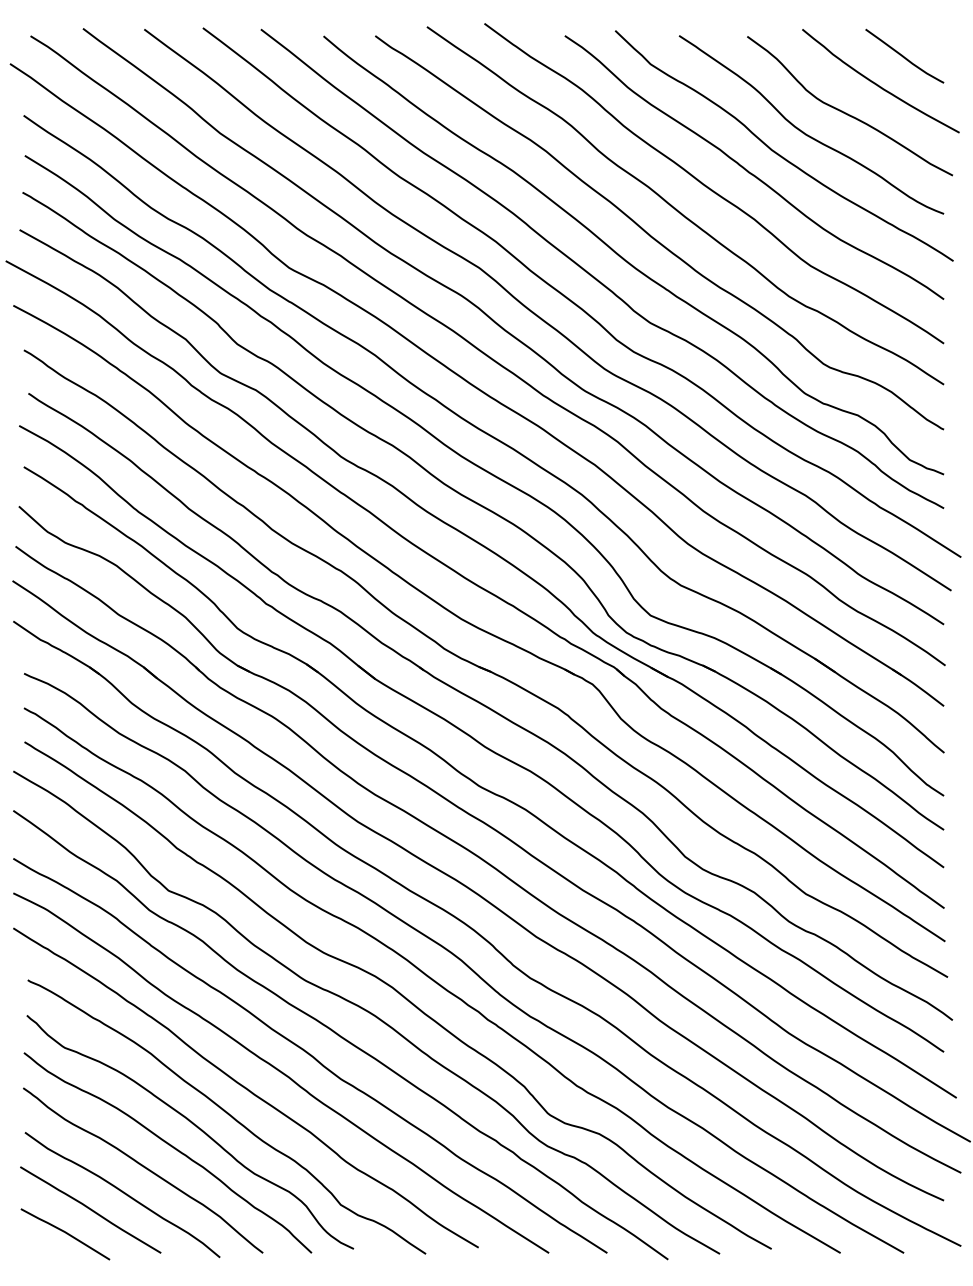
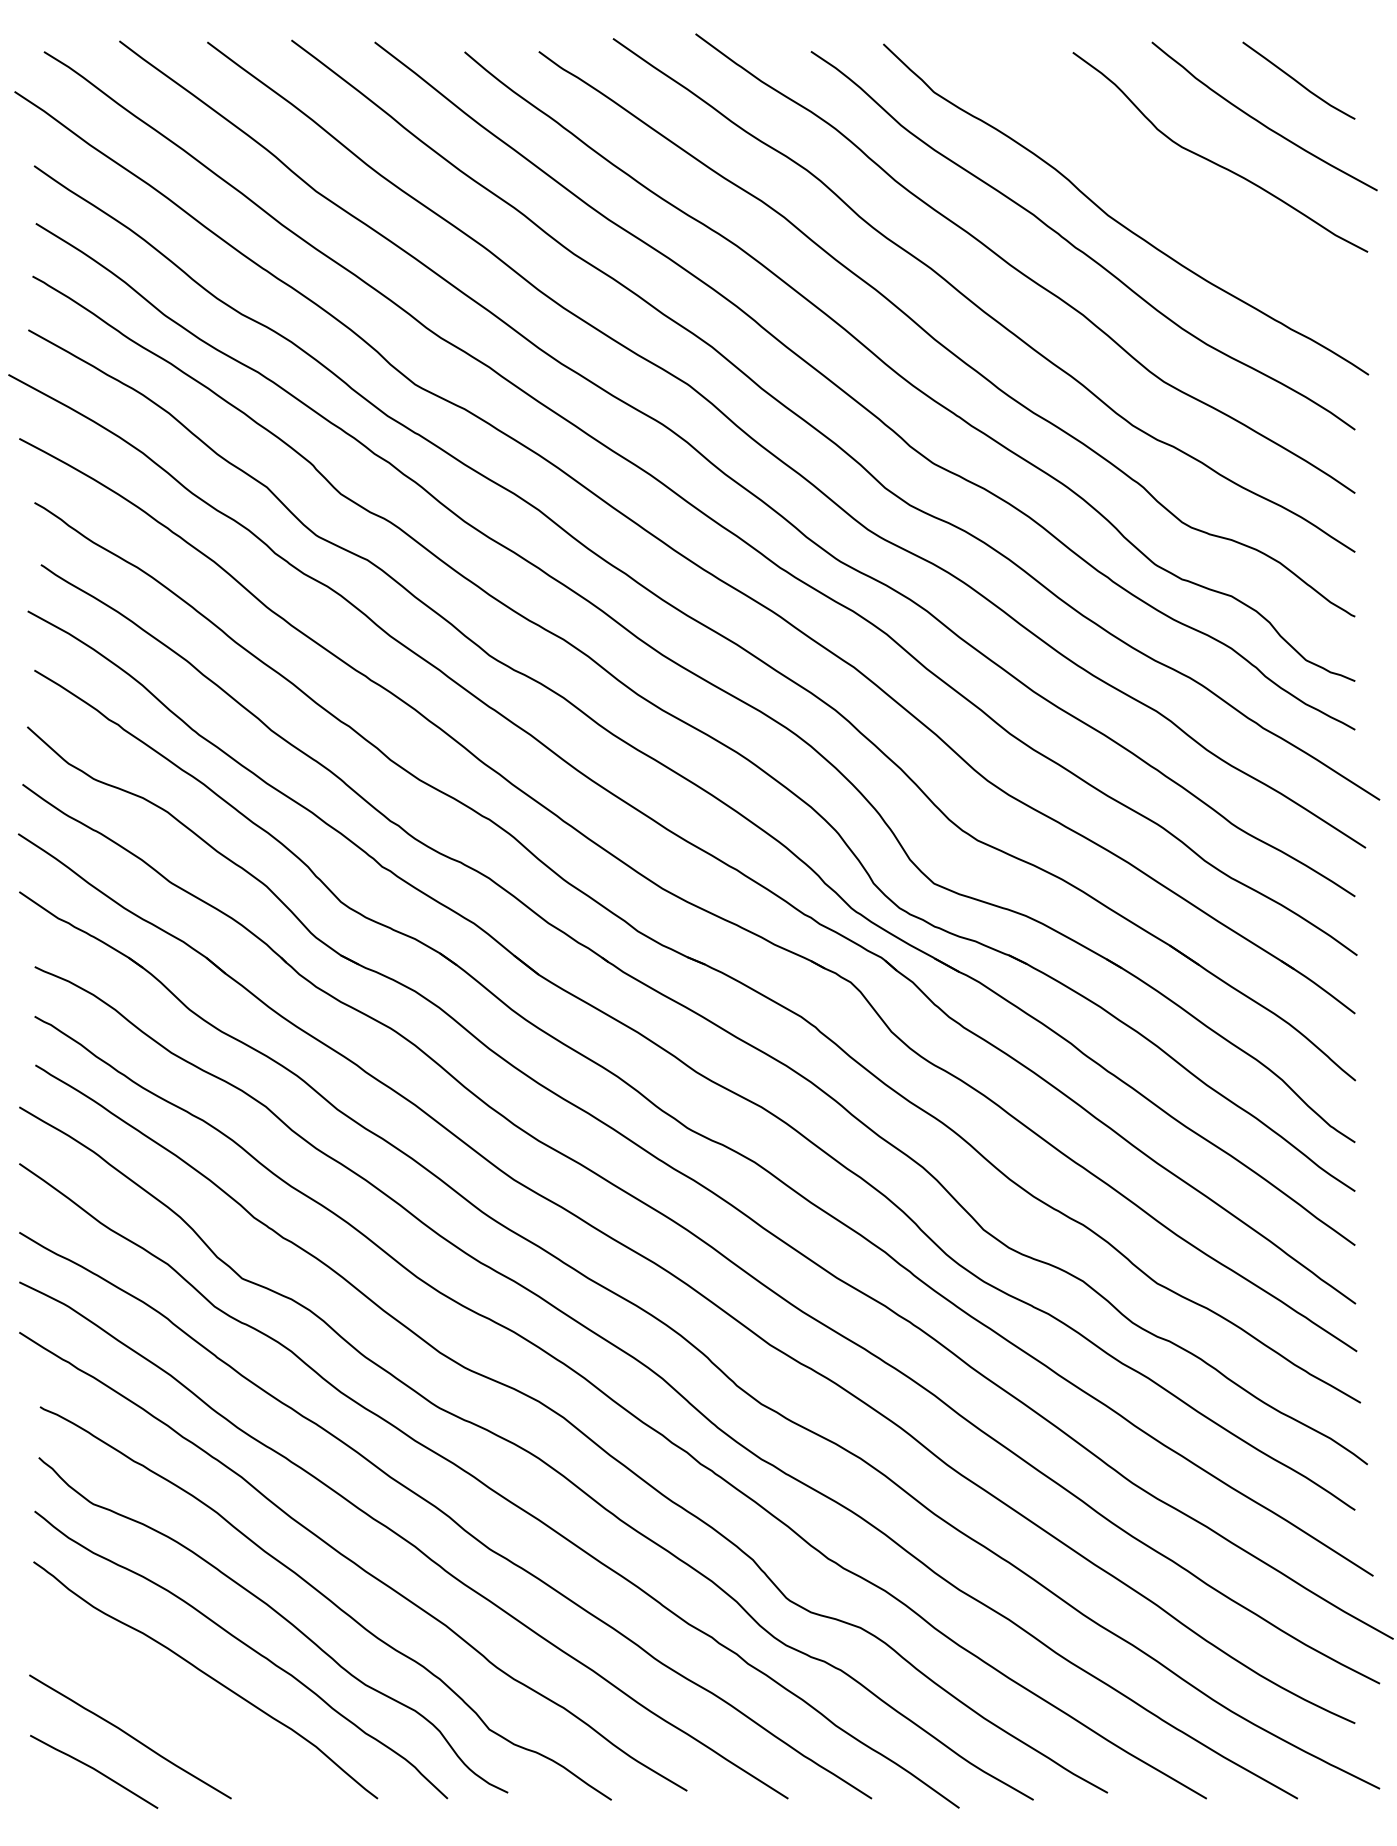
curve: (806, 133) -> (1157, 191), removed
curve: (123, 1193) -> (177, 1713), removed

